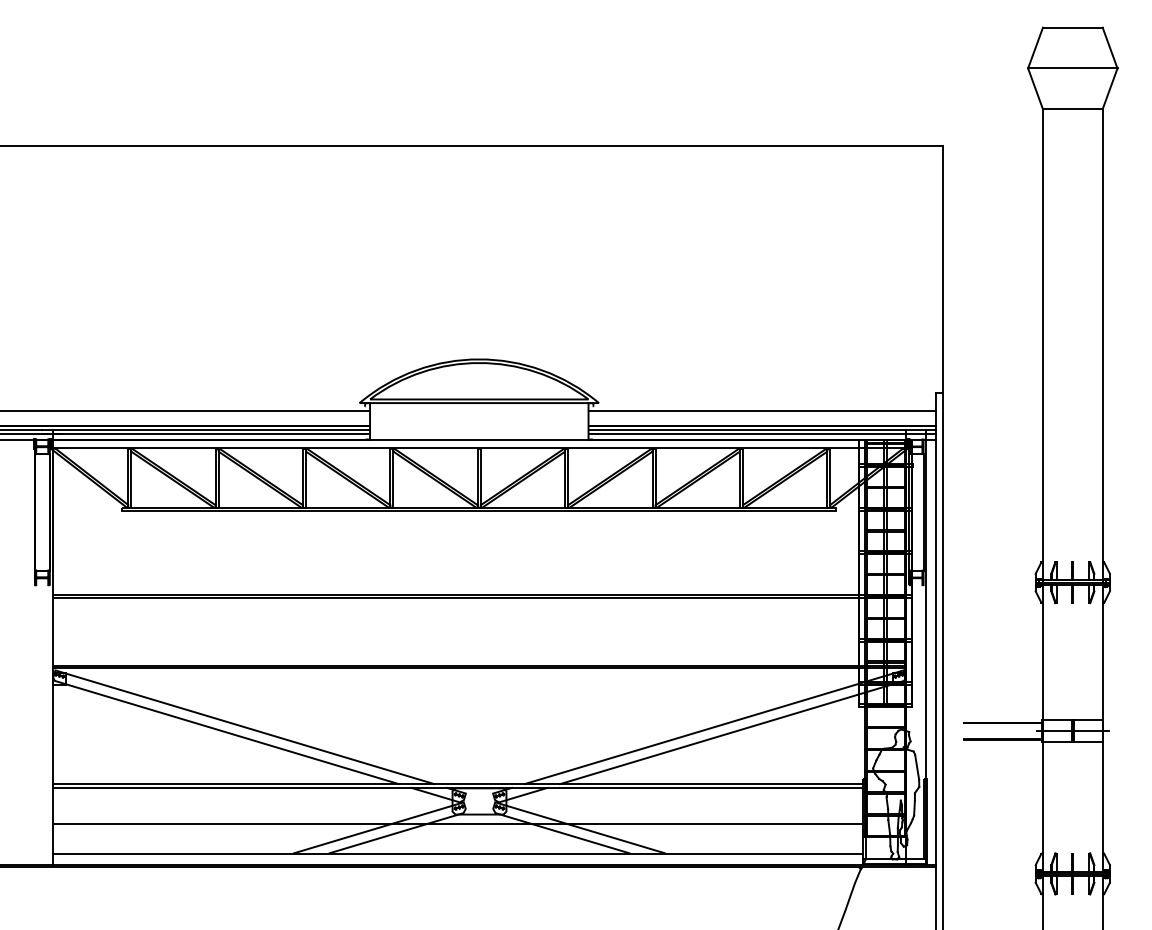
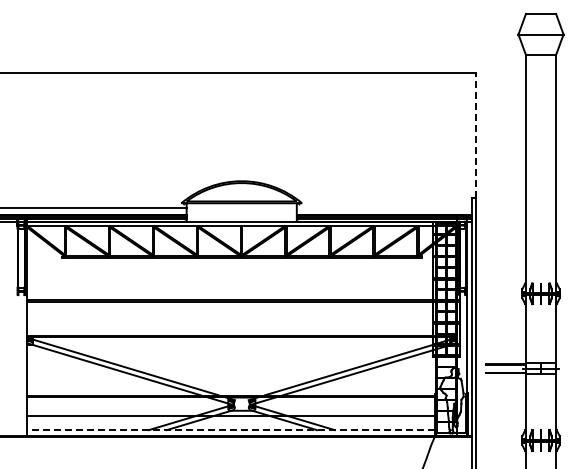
line: (942, 268) -> (475, 135), solid -> dashed
line: (760, 411) -> (383, 207), removed
line: (457, 853) -> (230, 430), solid -> dashed

